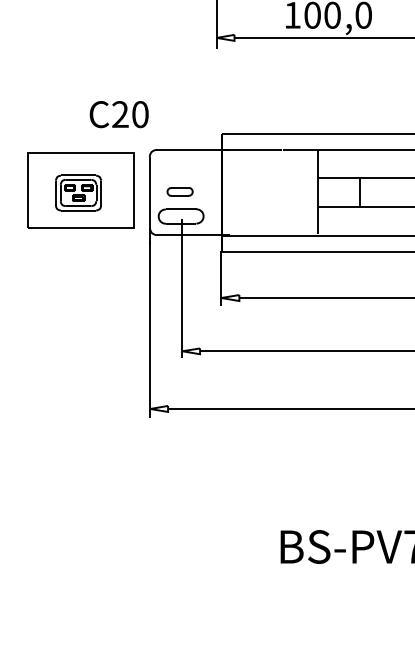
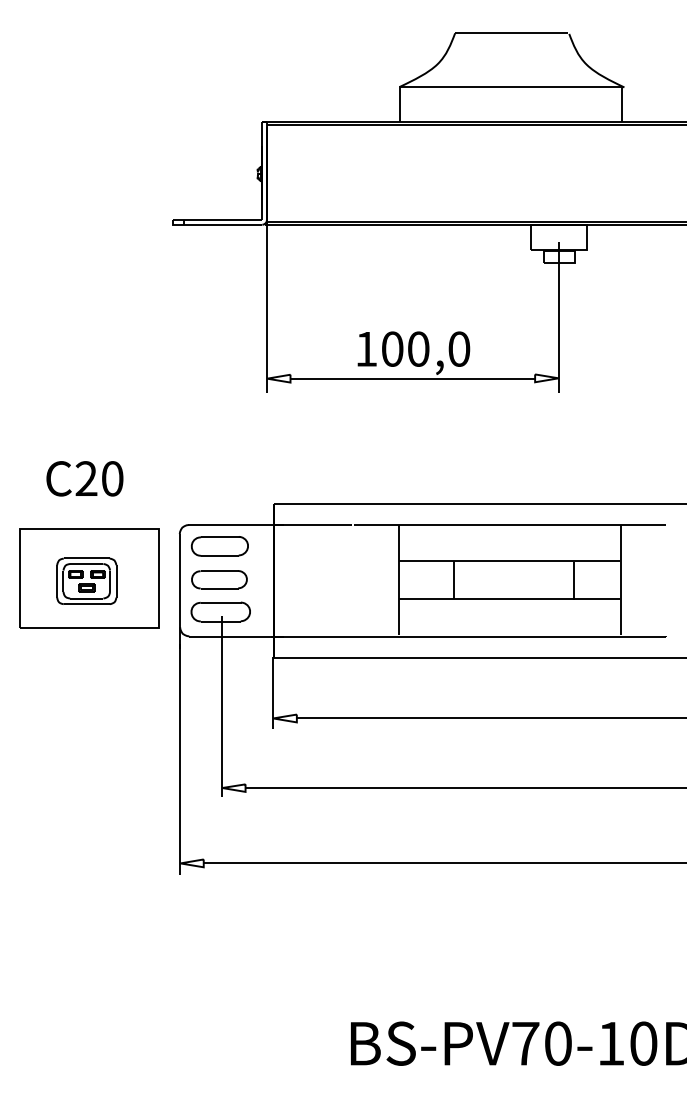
text: (118, 114) -> (84, 478), moved
part: (180, 166) -> (219, 546), added
part: (180, 191) -> (219, 579), size x1.67

